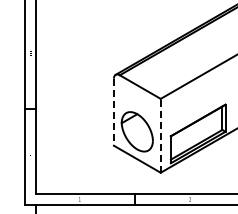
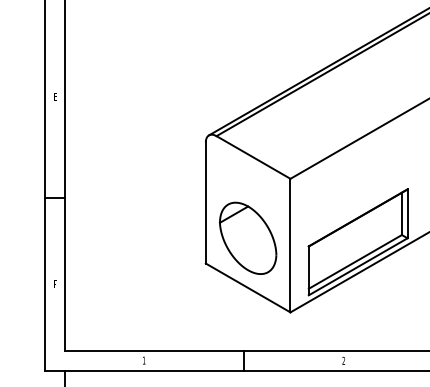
line: (113, 112) -> (205, 203), dashed -> solid
line: (160, 135) -> (290, 245), dashed -> solid

